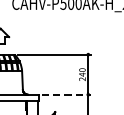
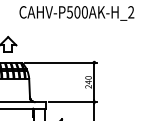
line: (66, 95) -> (72, 102), dashed -> solid

